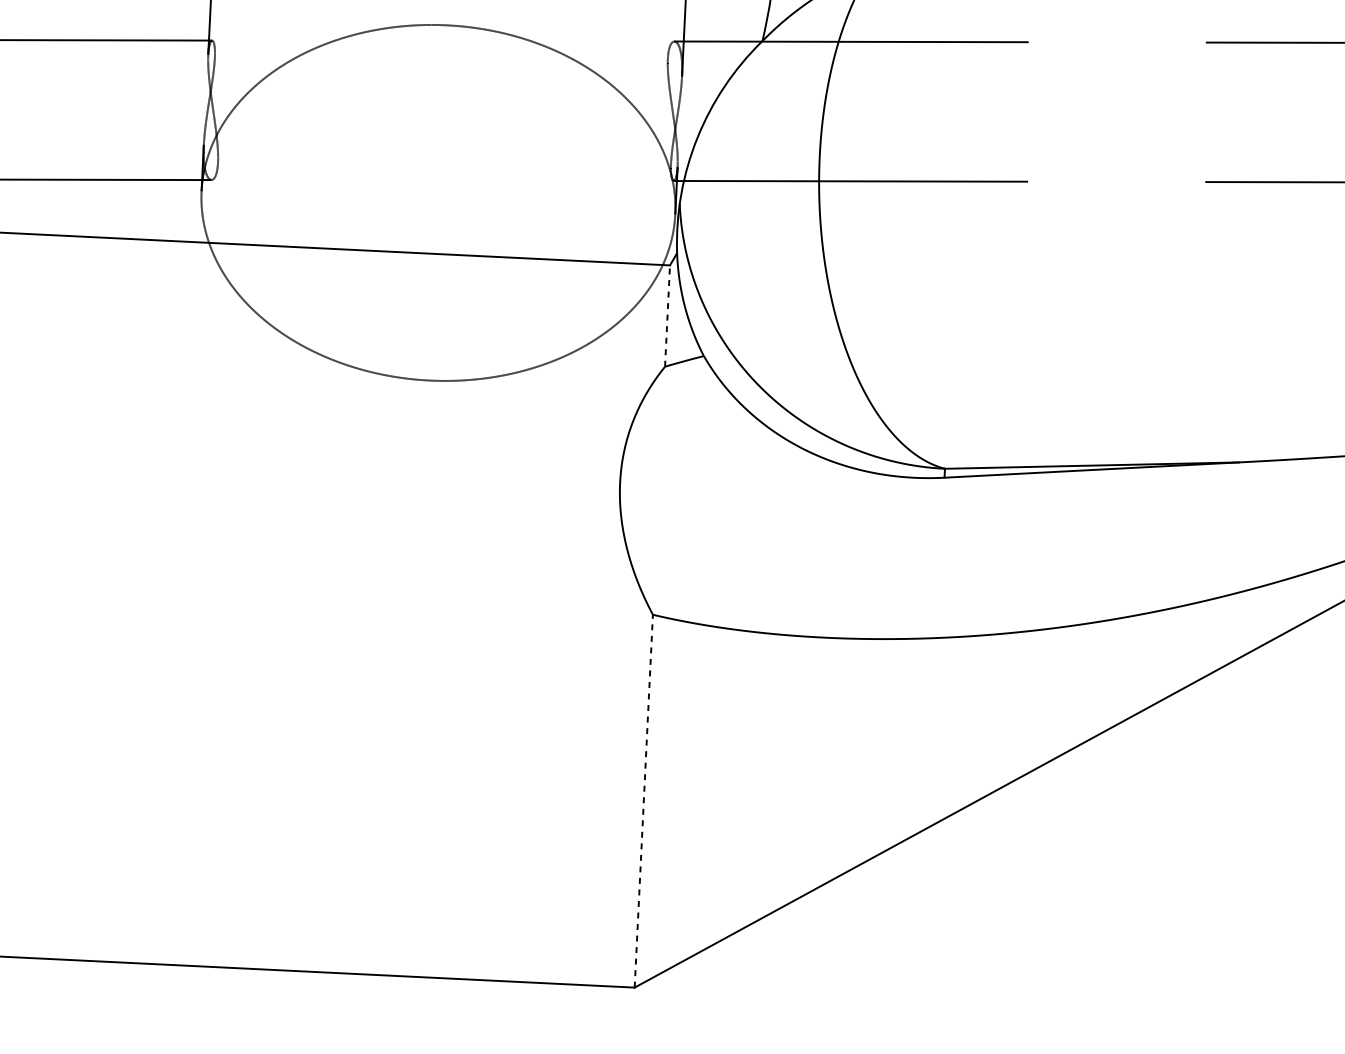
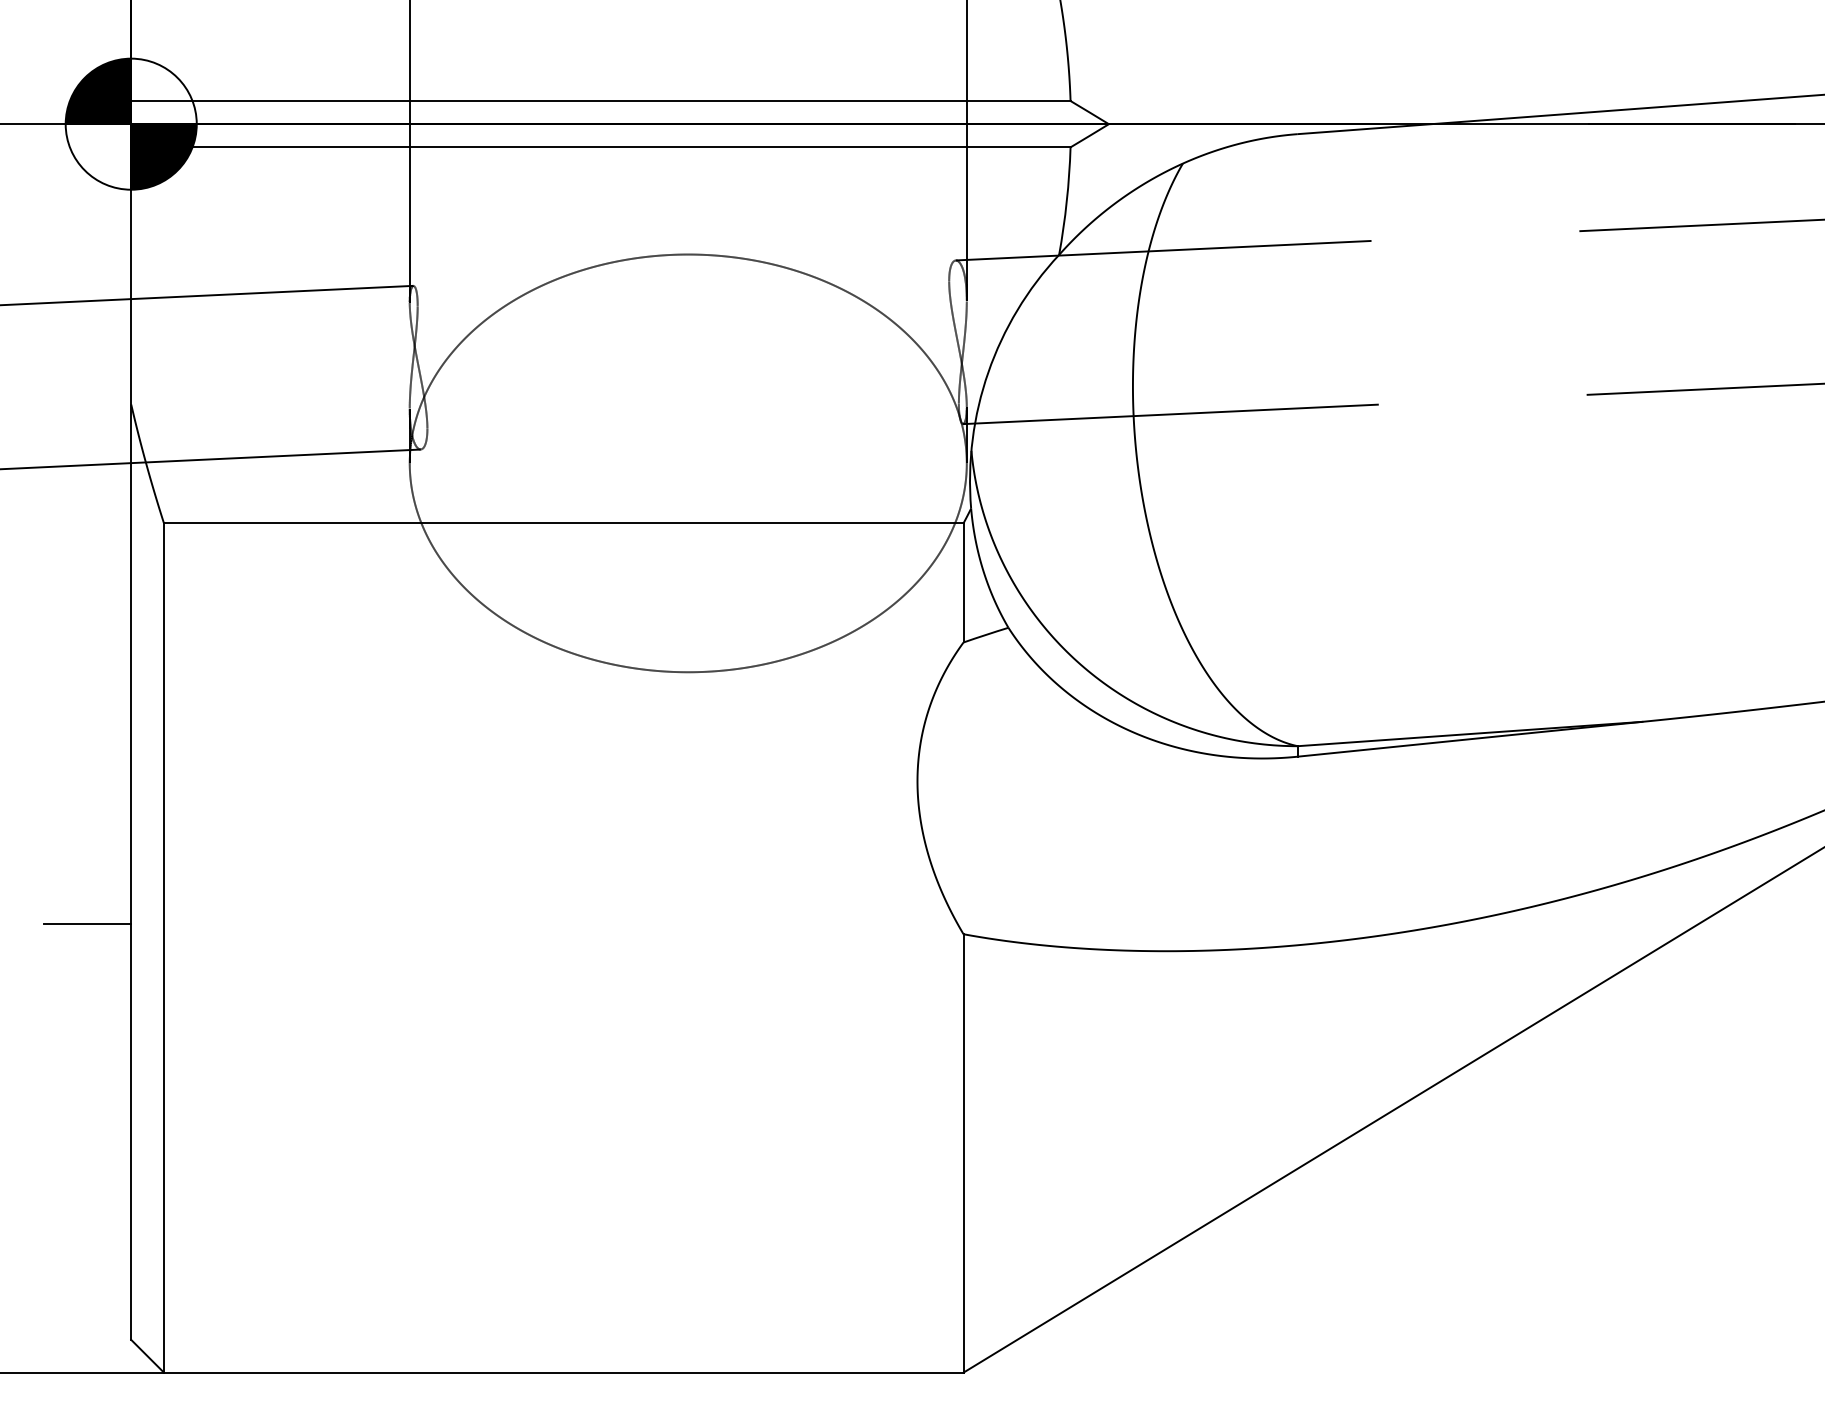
line: (667, 315) -> (963, 582), dashed -> solid
line: (643, 800) -> (963, 1152), dashed -> solid

